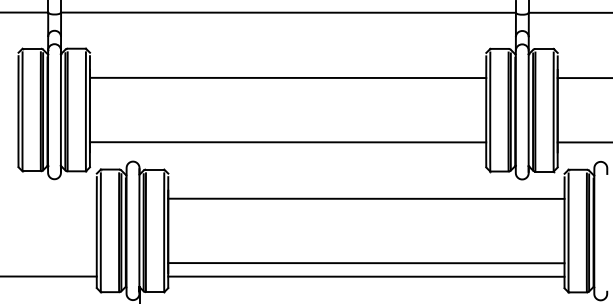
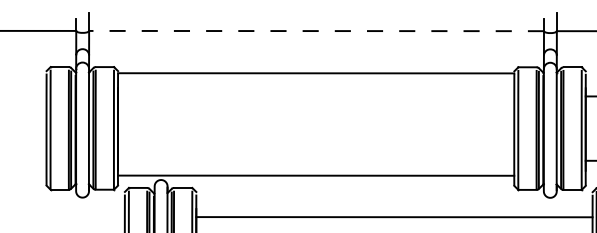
line: (288, 12) -> (316, 30), solid -> dashed
line: (287, 77) -> (315, 72), moved
line: (287, 142) -> (315, 175), moved

